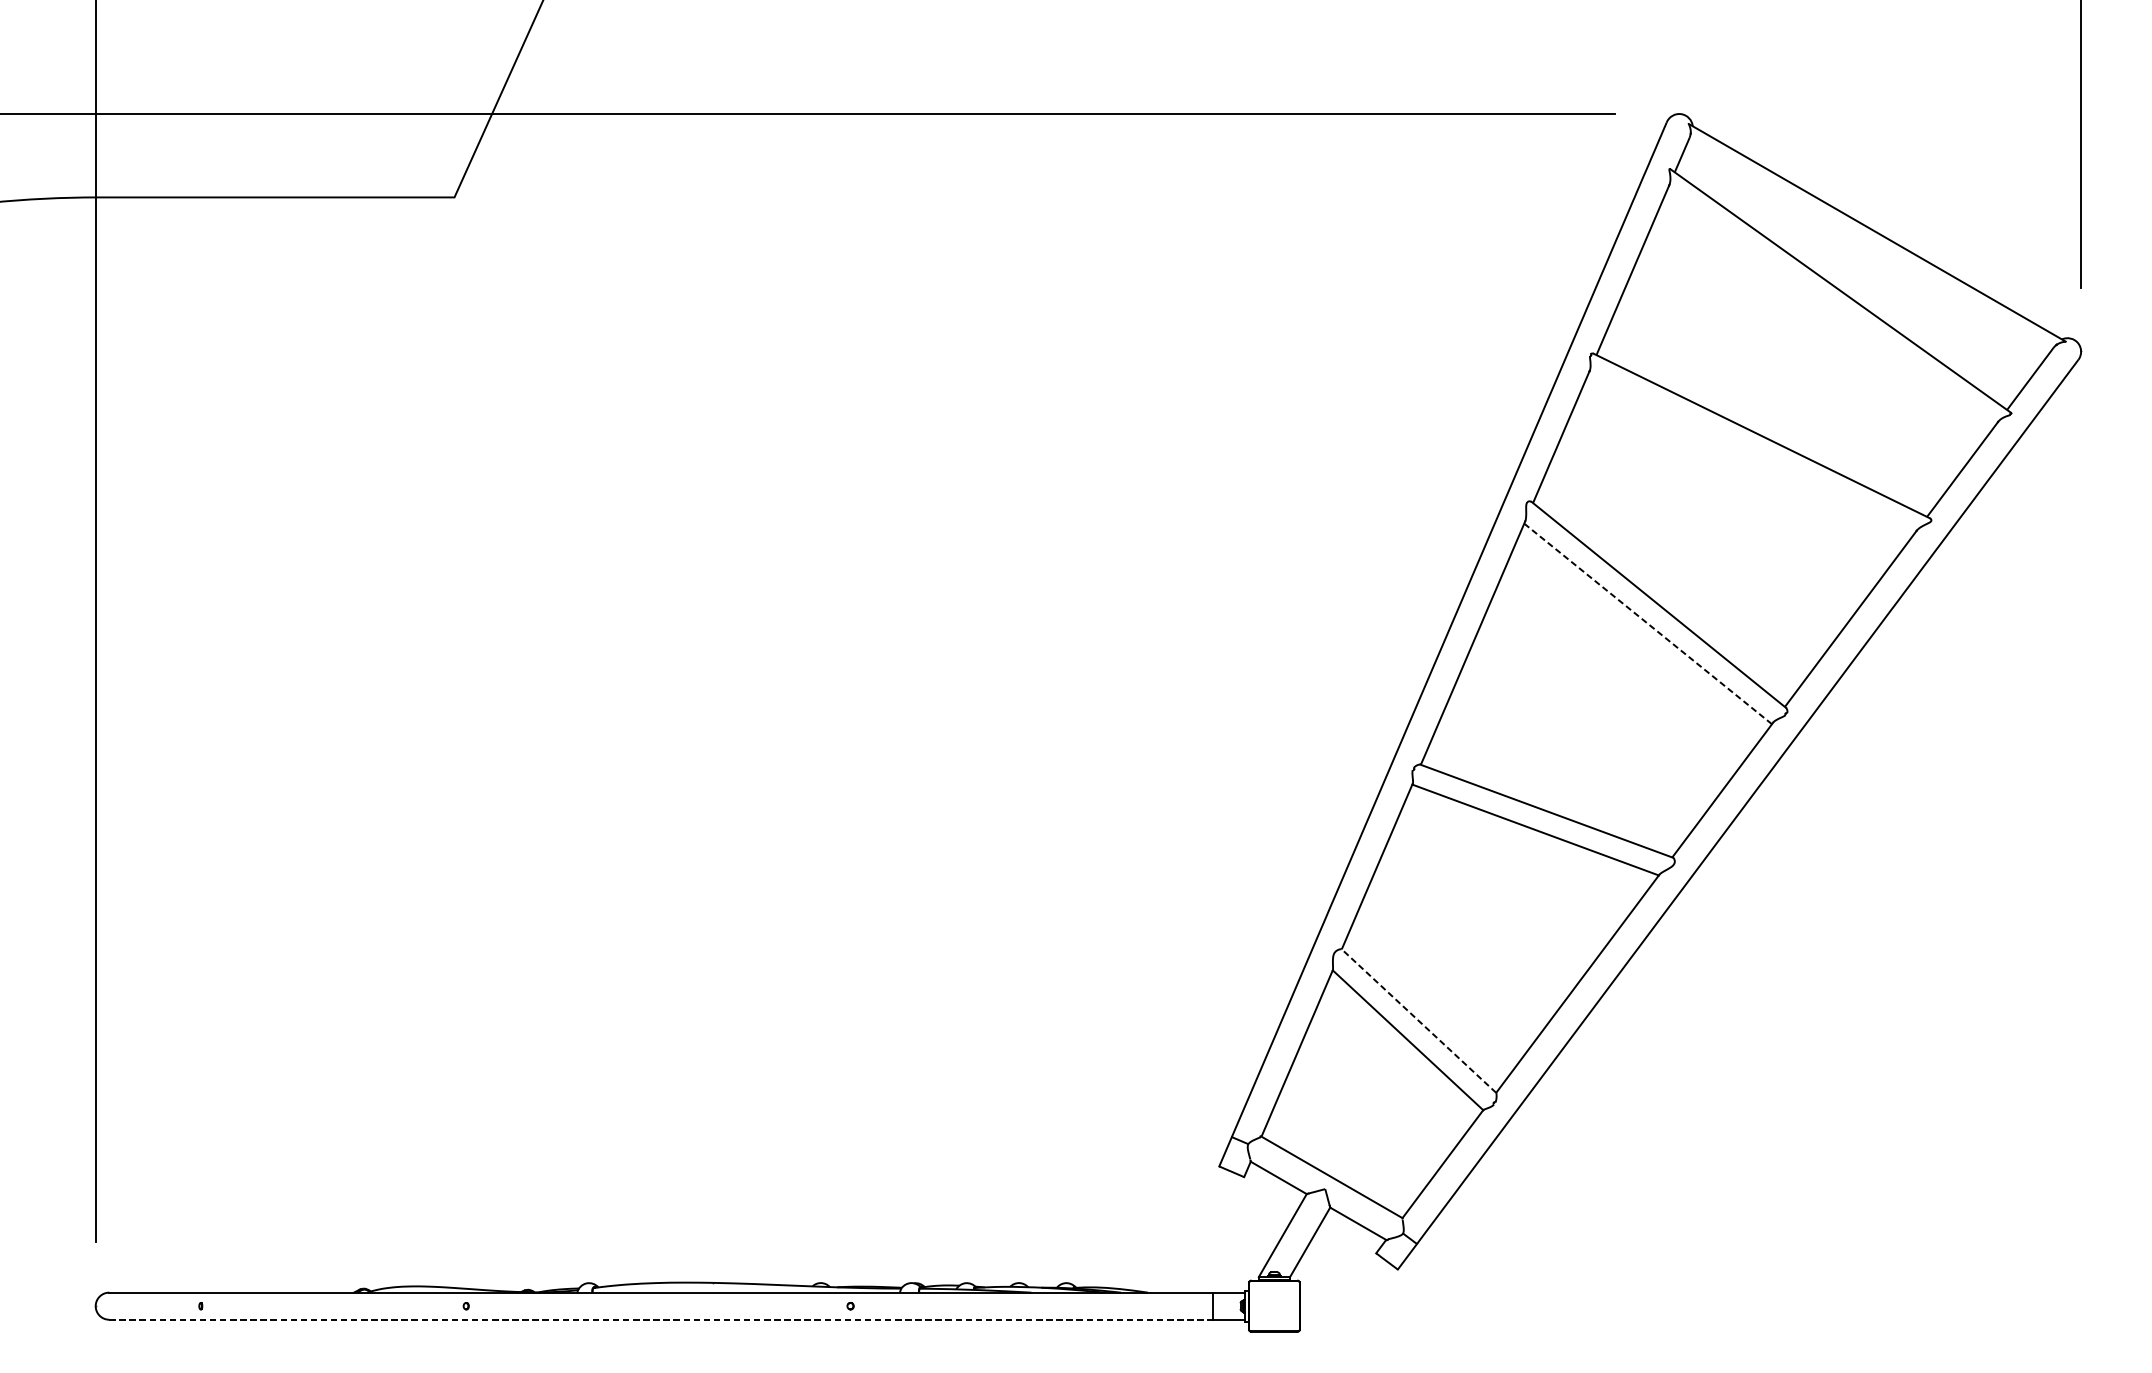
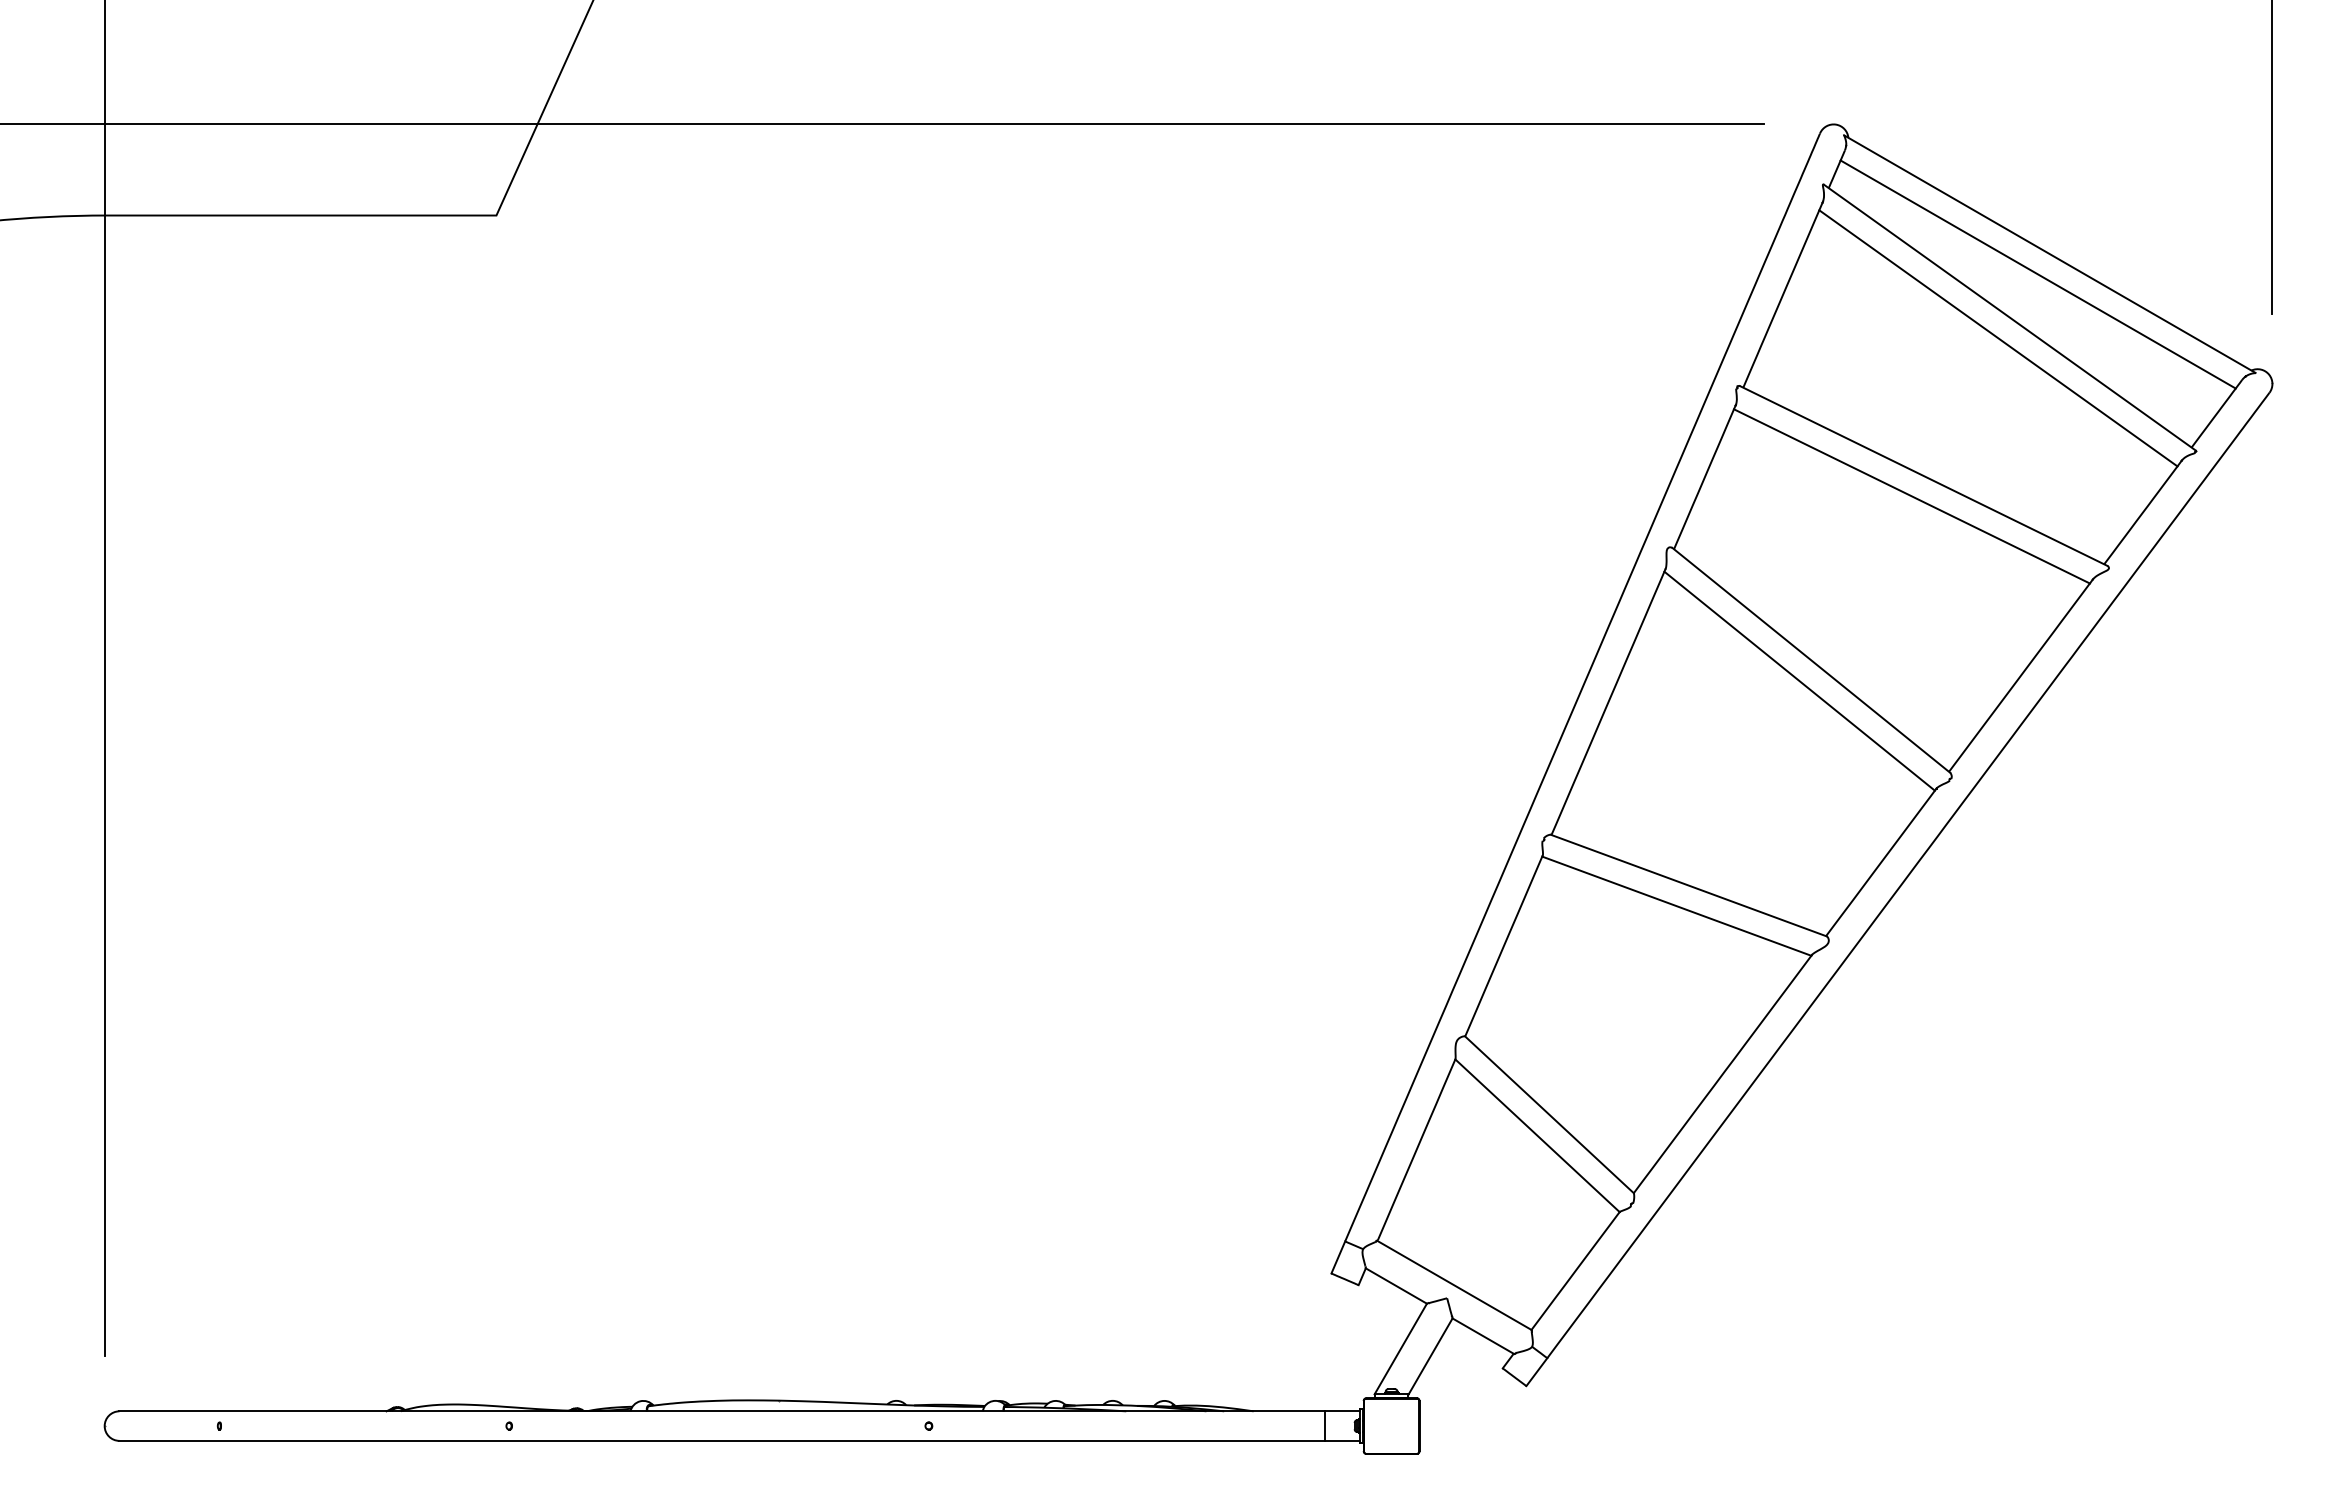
line: (1865, 251) -> (2037, 274), added
line: (1830, 310) -> (1998, 338), added
line: (1750, 454) -> (1911, 496), added
line: (1648, 624) -> (1800, 681), dashed -> solid
line: (1419, 1020) -> (1549, 1114), dashed -> solid
line: (661, 1319) -> (722, 1440), dashed -> solid

